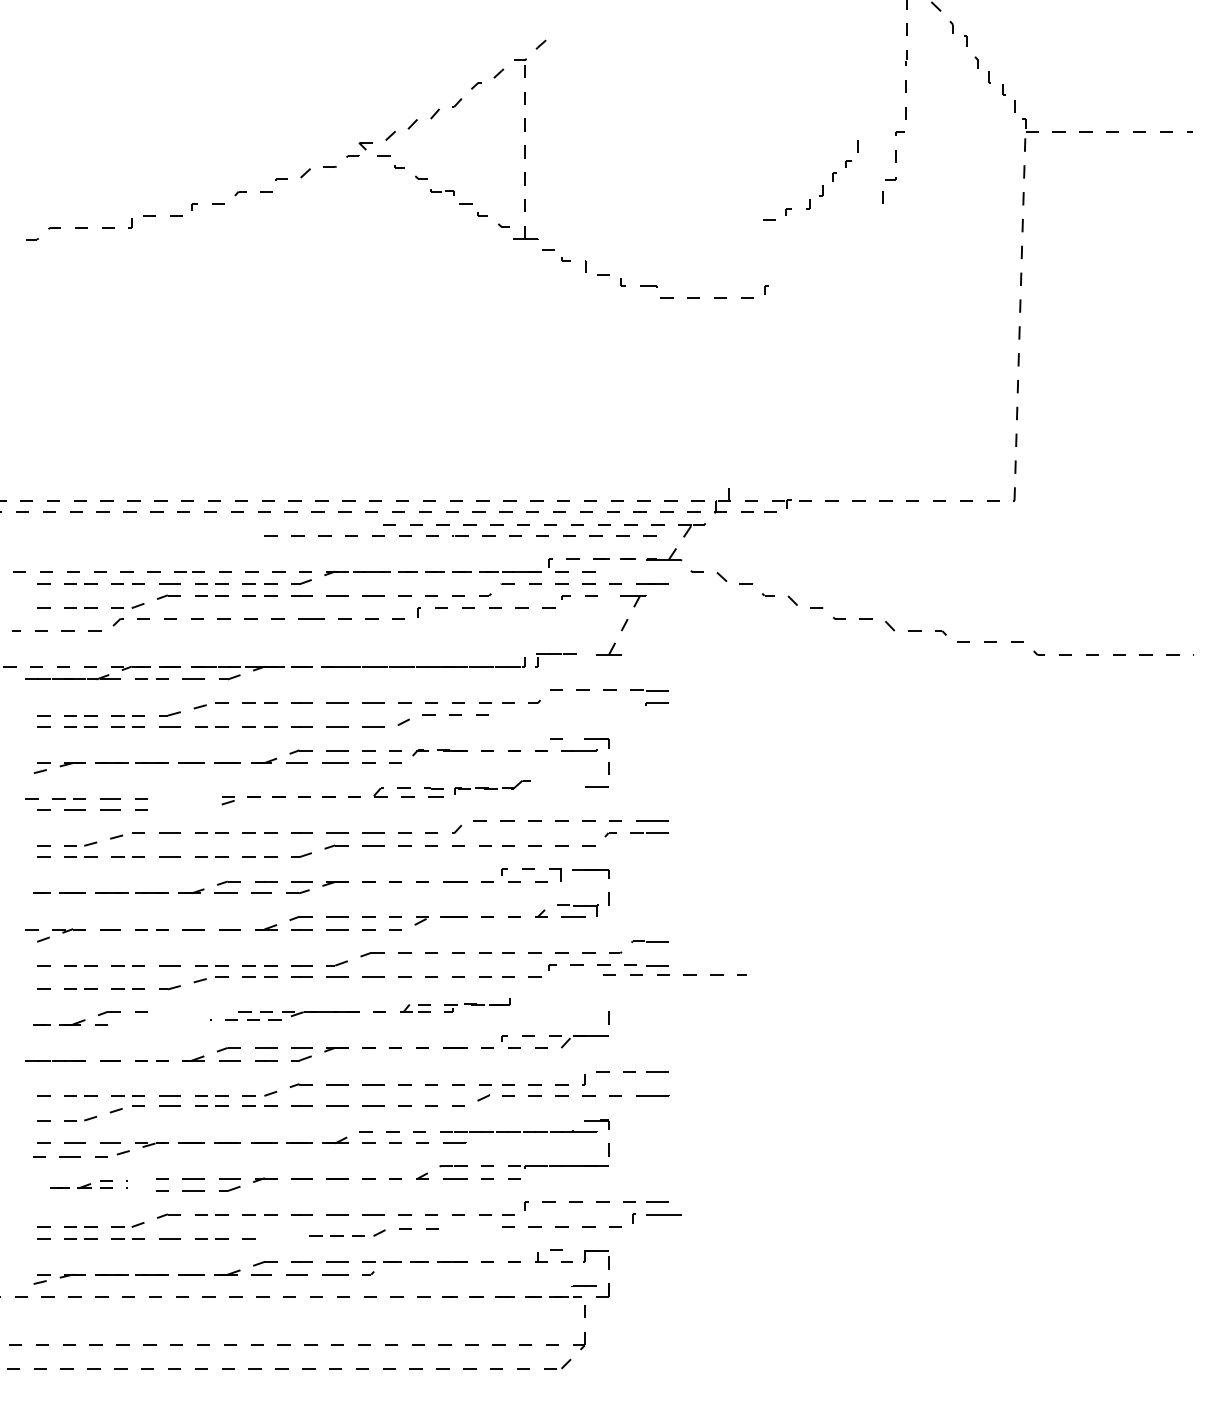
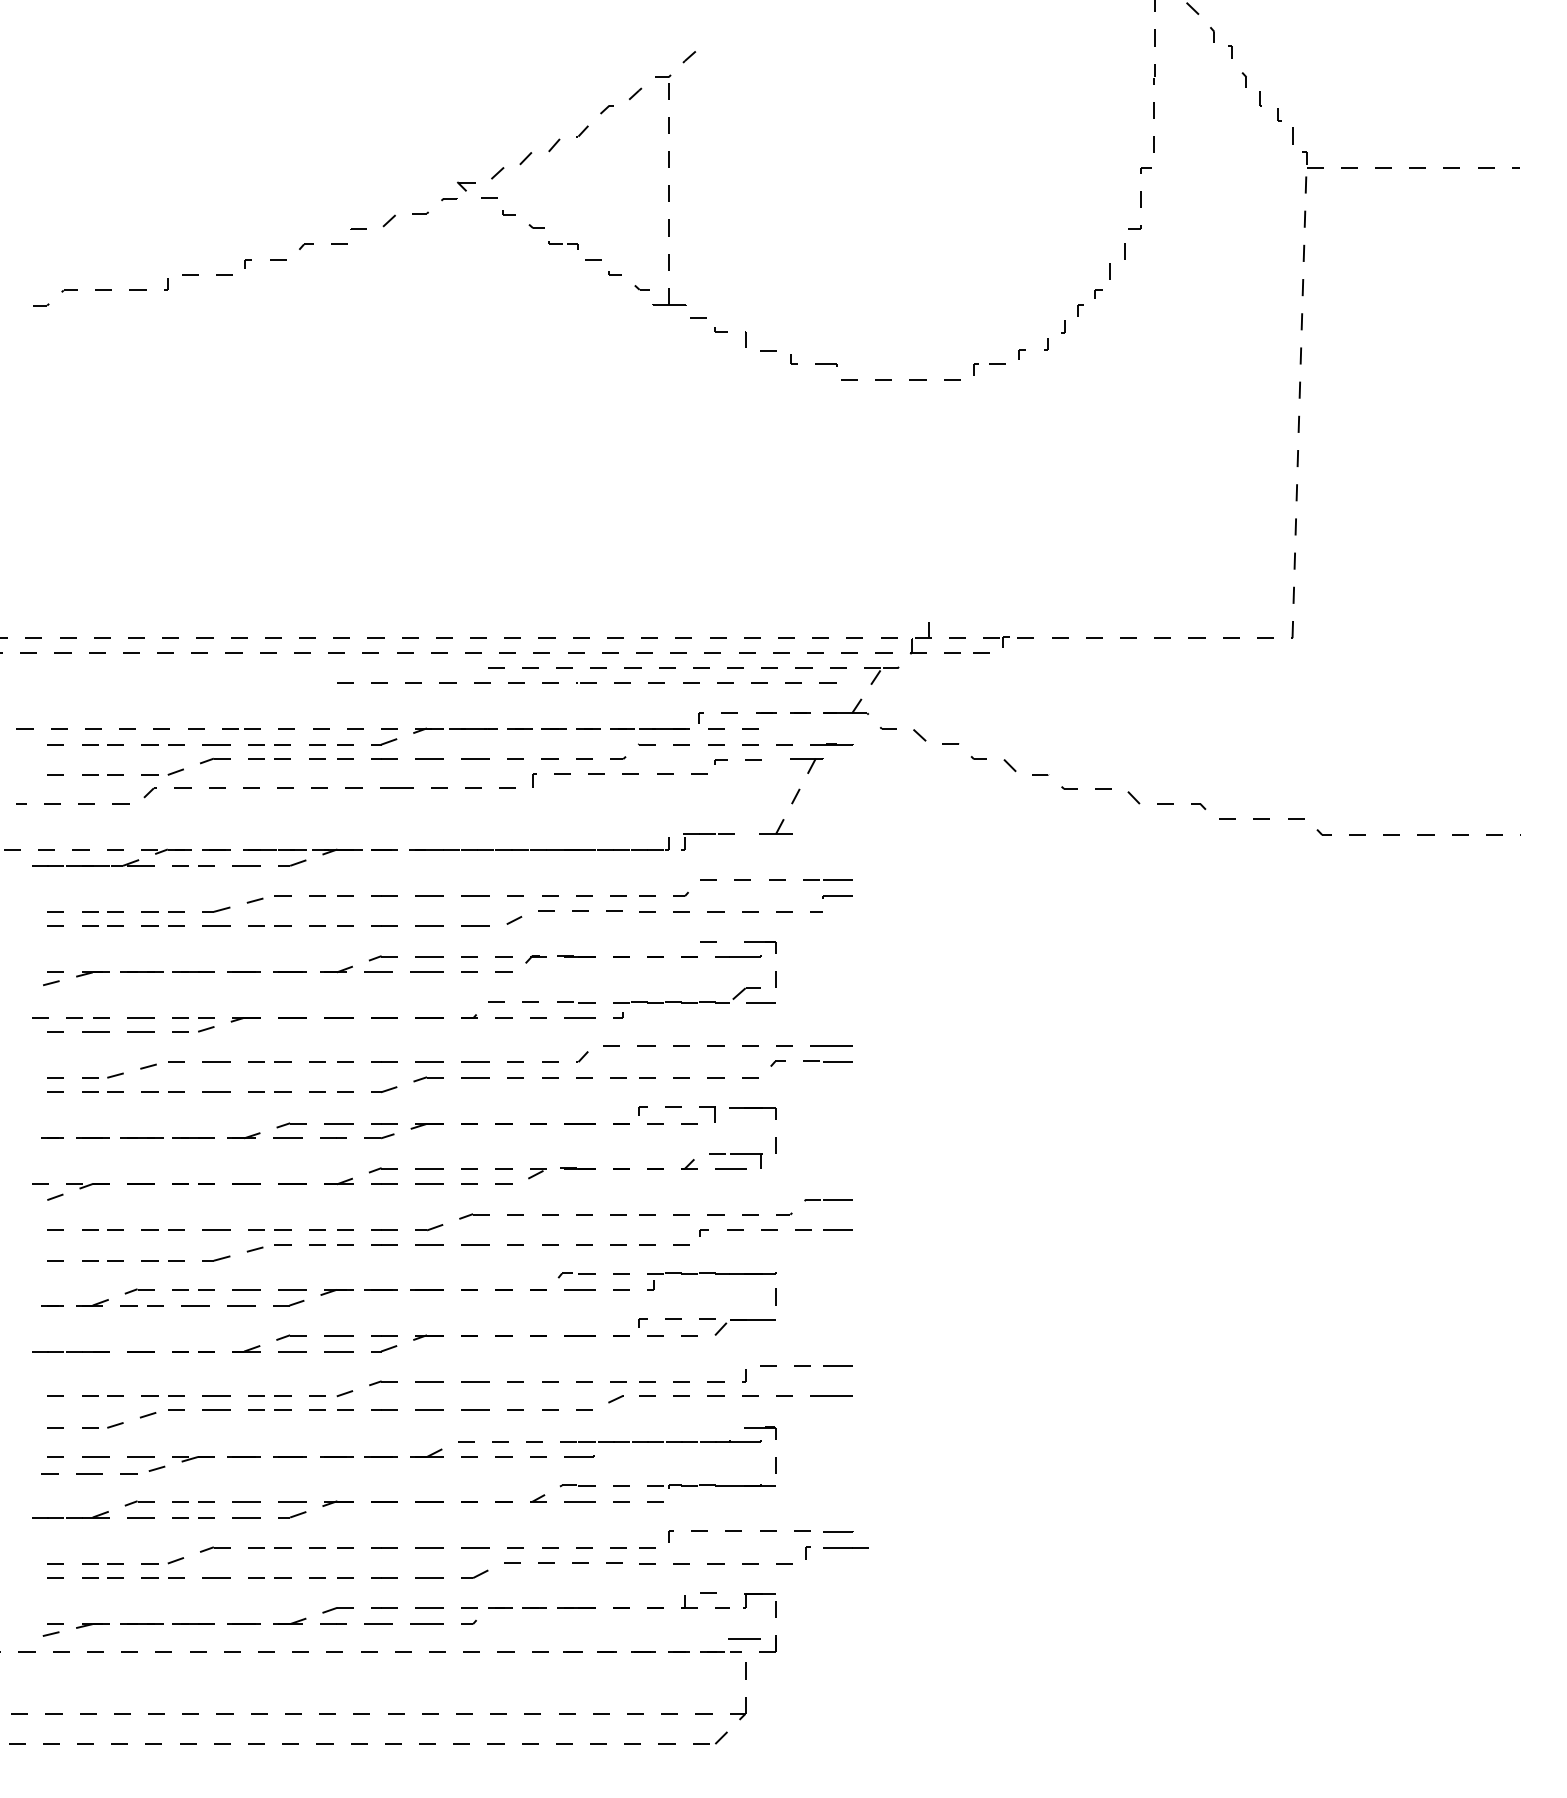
curve: (822, 185) -> (1064, 320), moved
part: (376, 792) -> (479, 1009), size x1.43
curve: (669, 975) -> (724, 911), moved
part: (362, 1012) -> (461, 1289), size x1.67
part: (86, 1184) -> (110, 1509), size x1.67
part: (376, 1232) -> (479, 1570), size x1.67

